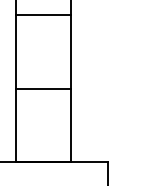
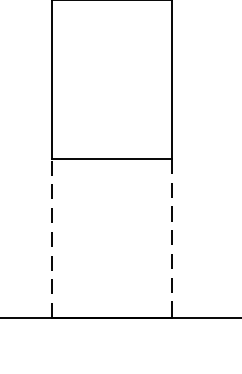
line: (15, 125) -> (52, 238), solid -> dashed
line: (70, 125) -> (170, 238), solid -> dashed

